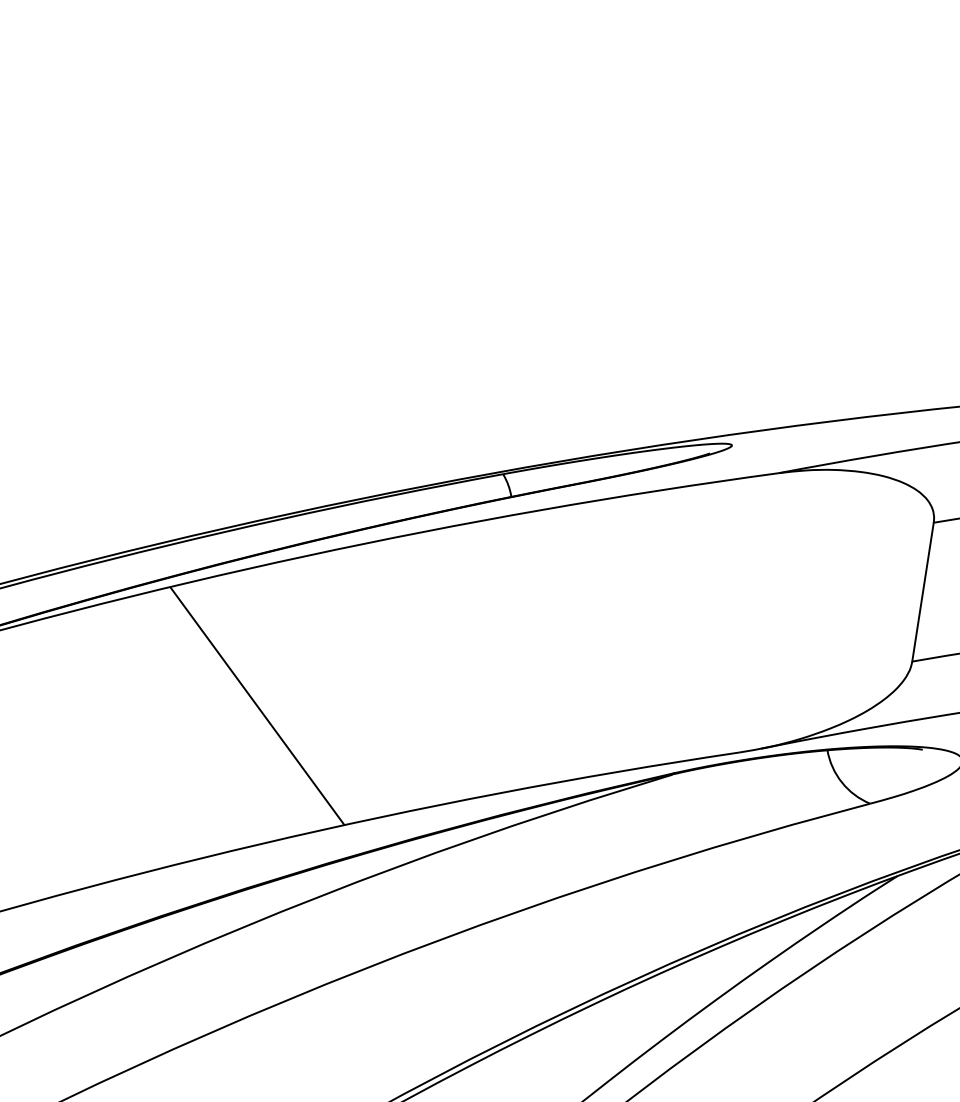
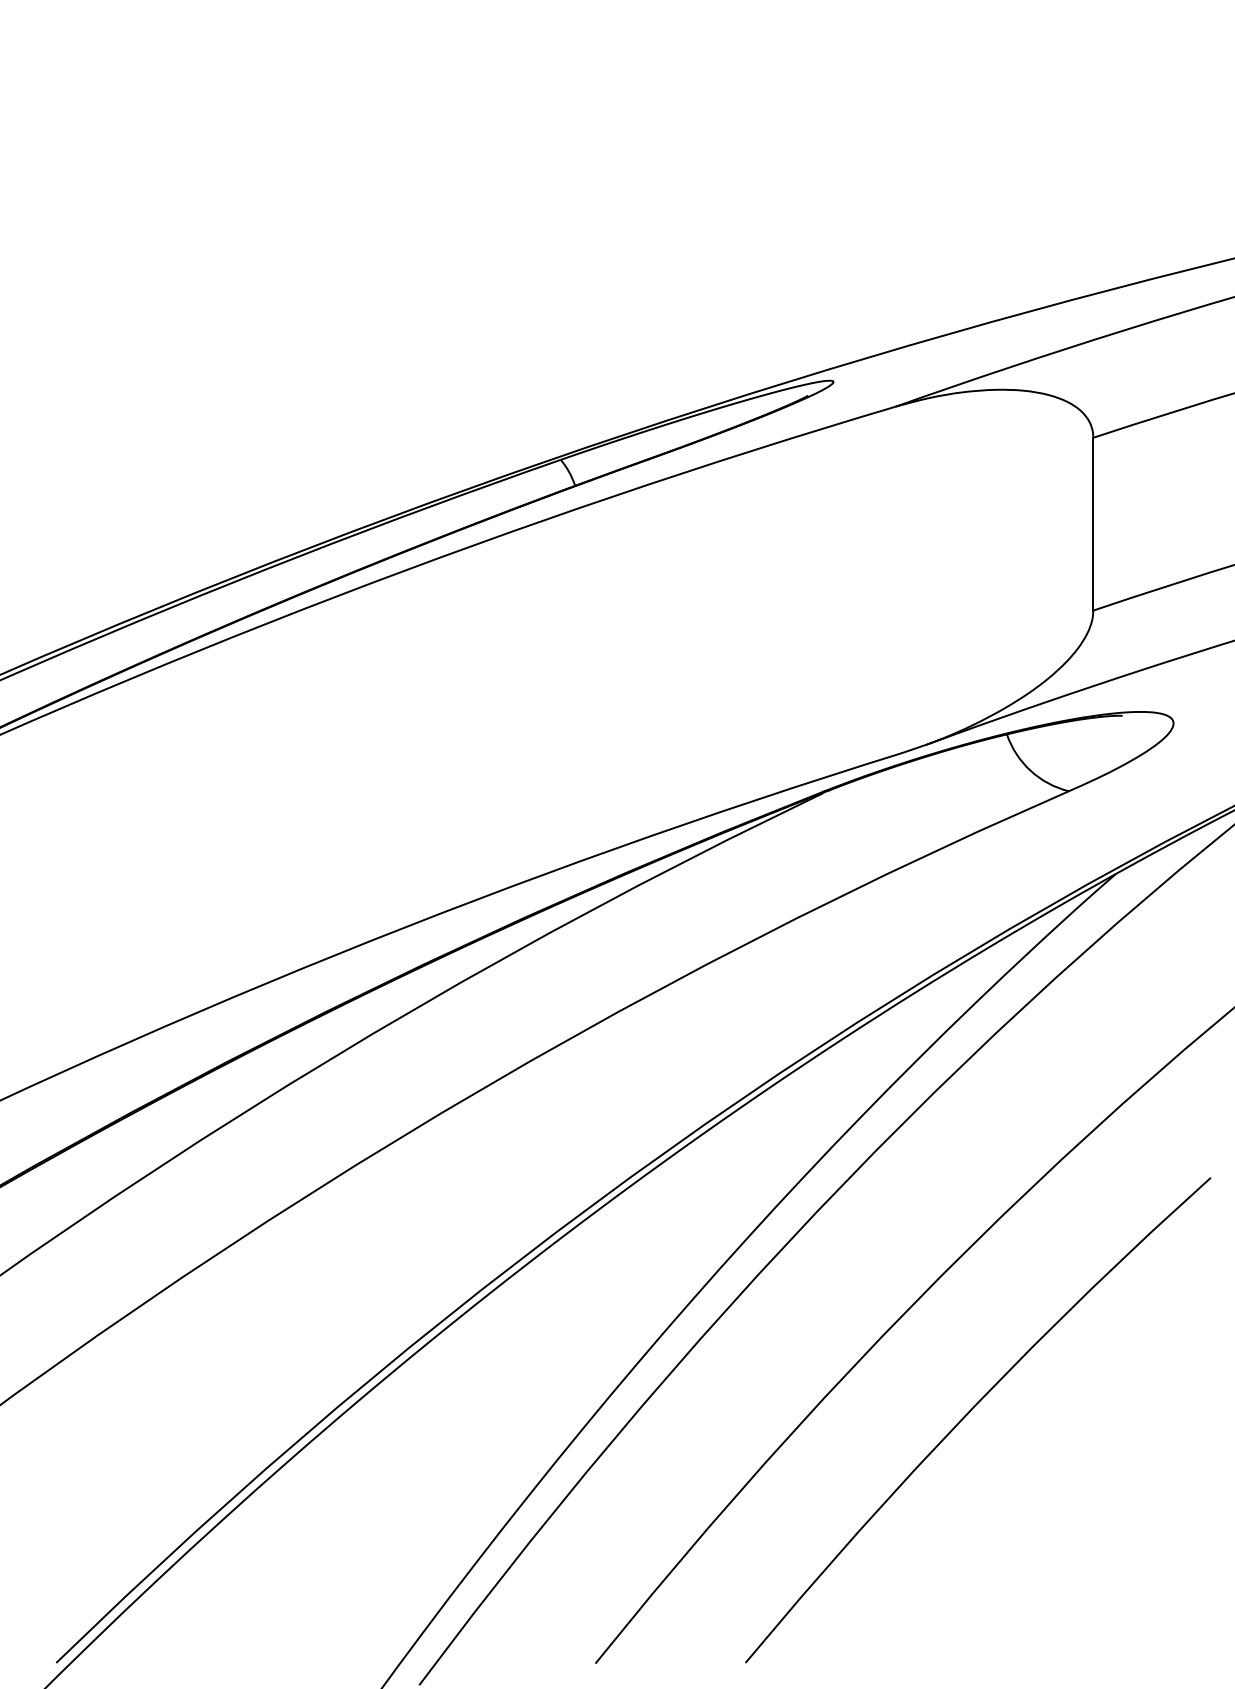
hatch: (257, 705) -> (305, 787), removed

